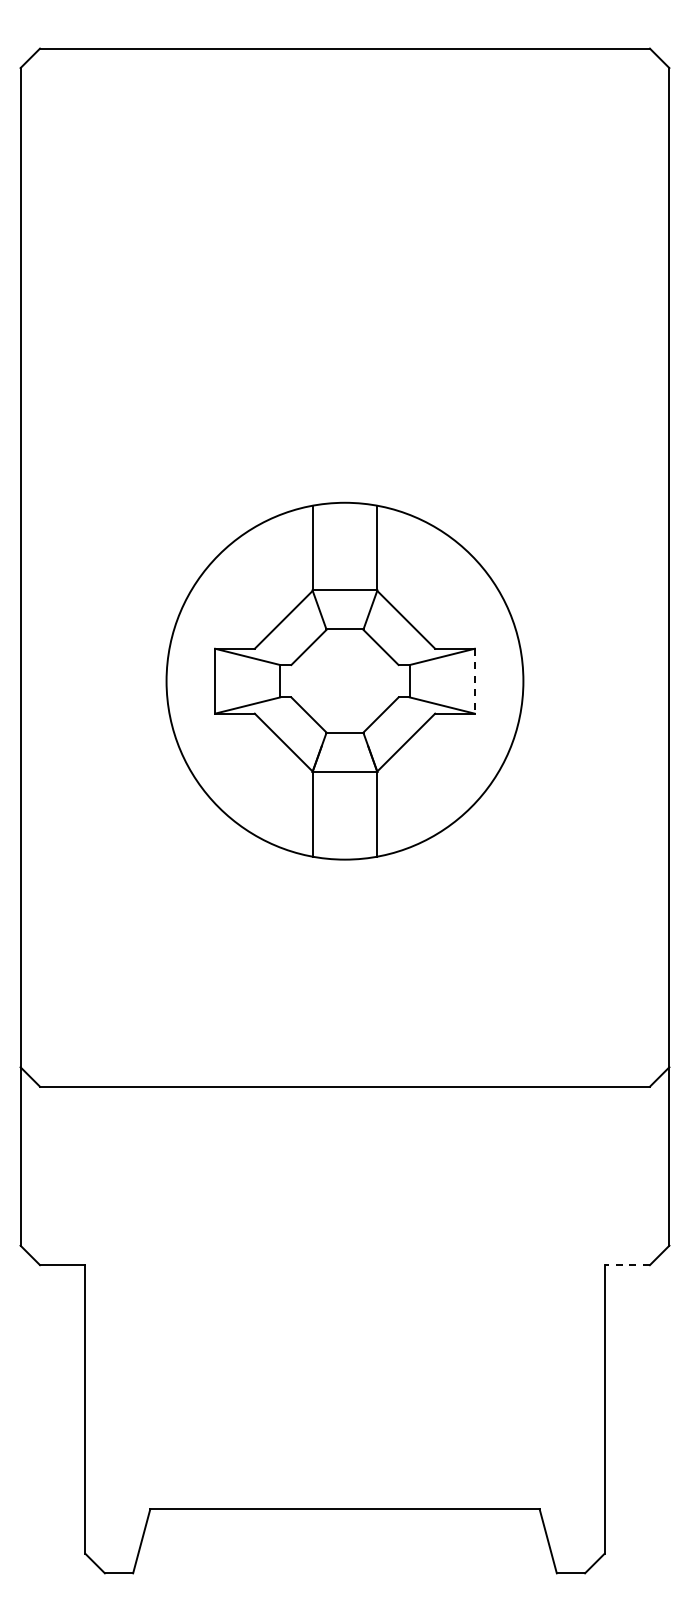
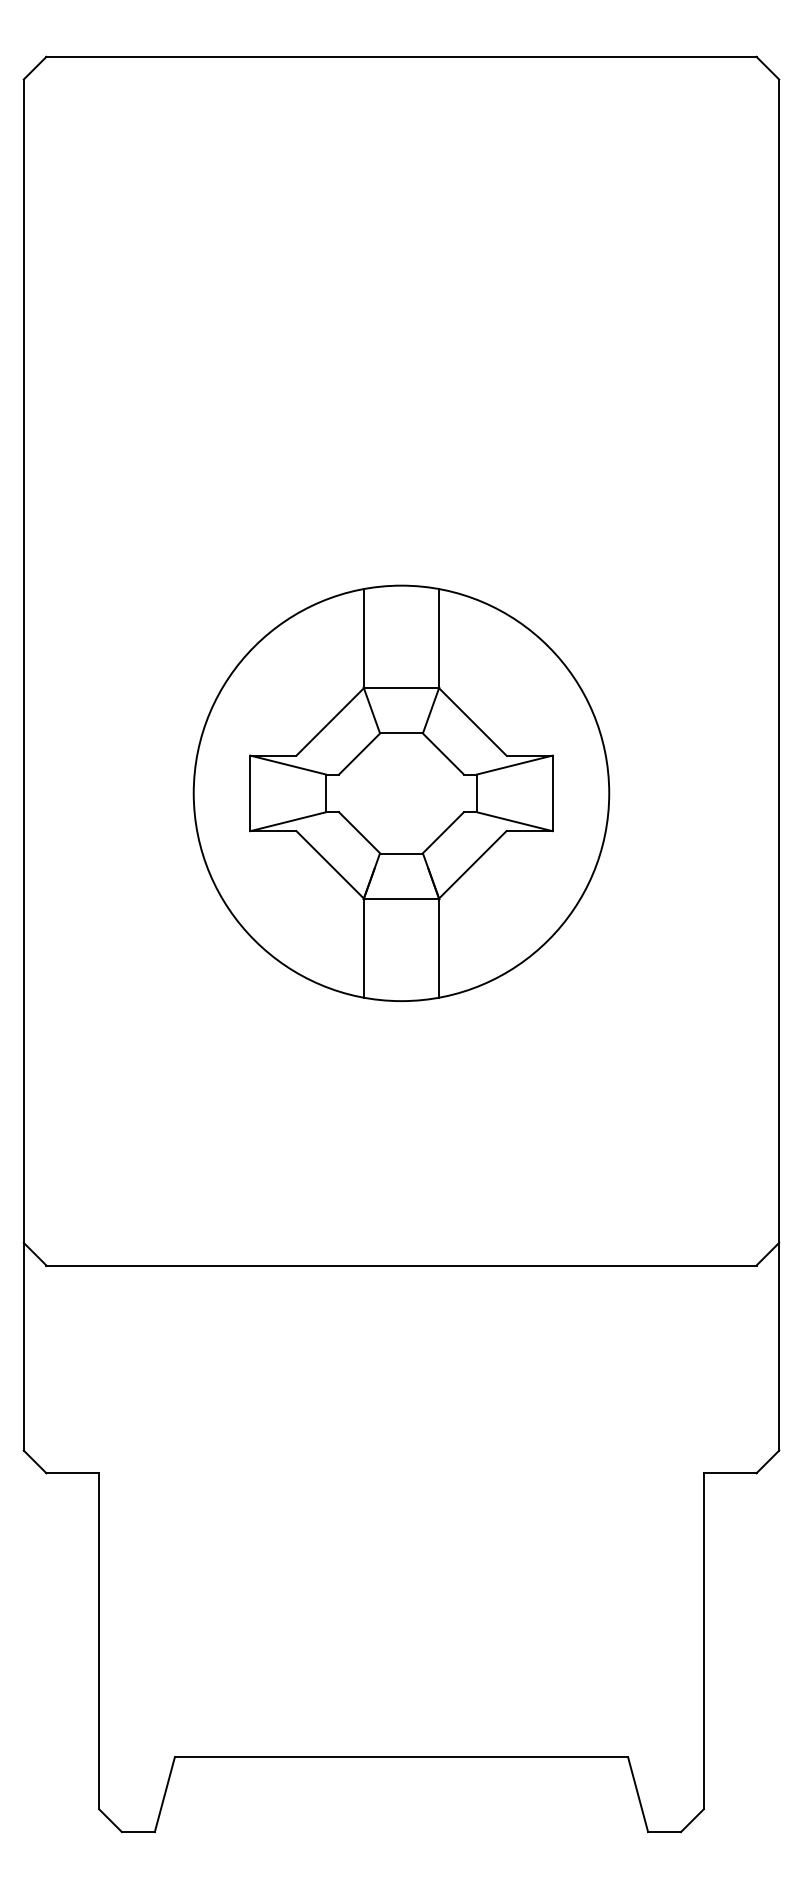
line: (474, 681) -> (552, 793), dashed -> solid
line: (627, 1265) -> (730, 1473), dashed -> solid

